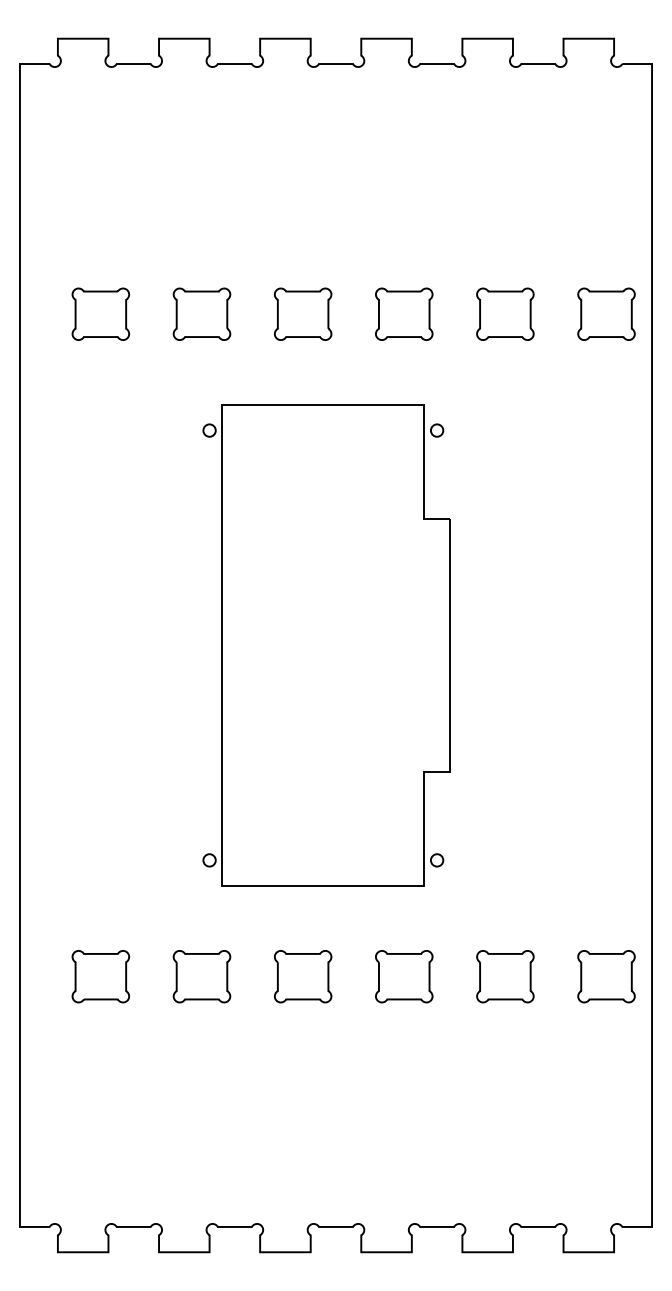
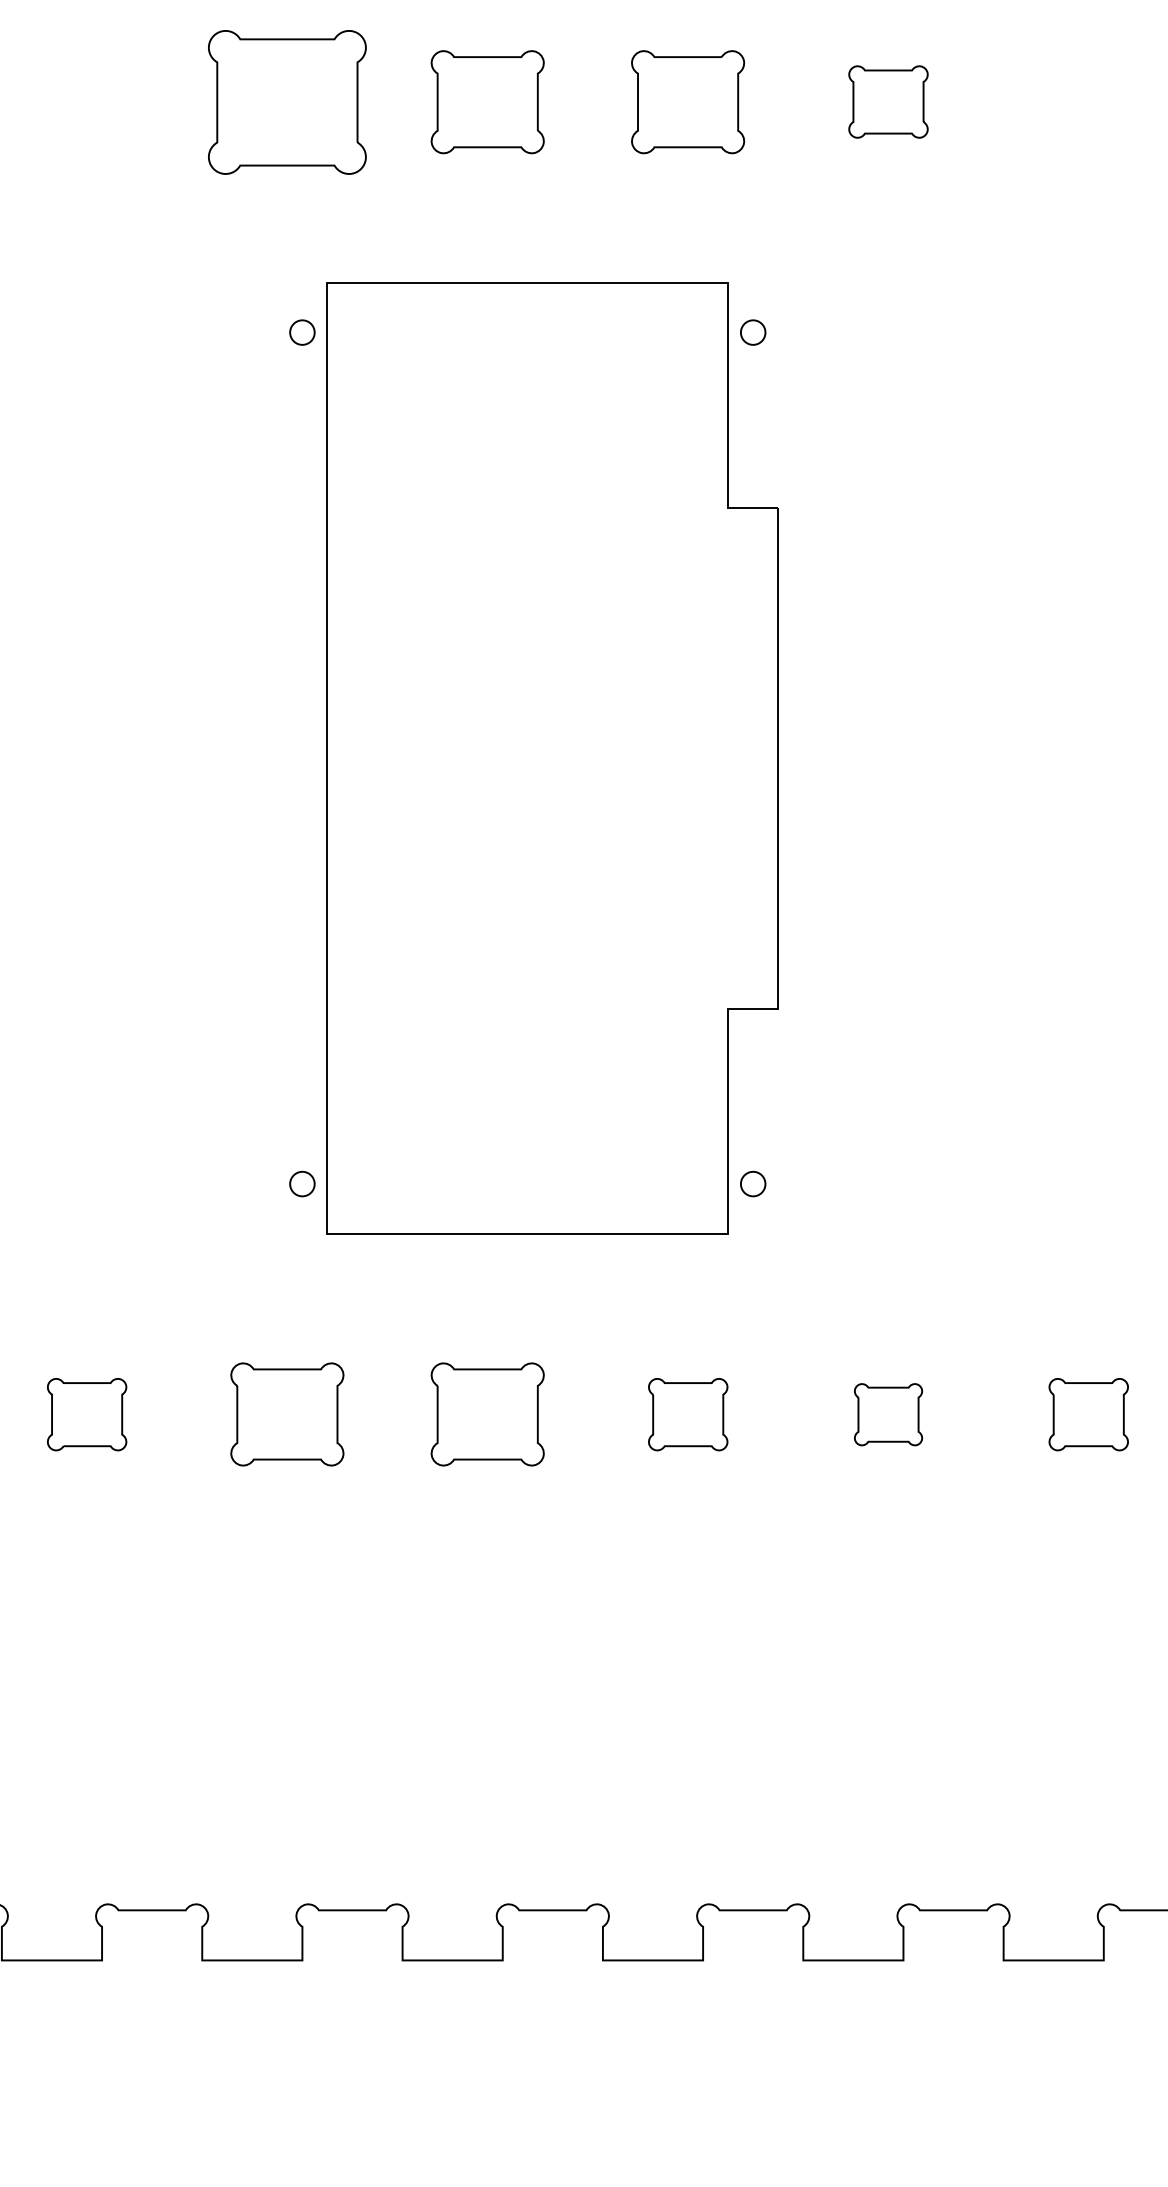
part: (100, 313) -> (86, 100), removed
part: (201, 313) -> (286, 100), size x1.4
part: (505, 313) -> (888, 100), size x0.7
part: (606, 313) -> (1088, 100), removed
part: (100, 976) -> (86, 1414), size x0.7
part: (404, 976) -> (688, 1414), size x0.7
part: (505, 976) -> (888, 1414), size x0.6
part: (606, 976) -> (1088, 1414), size x0.7

